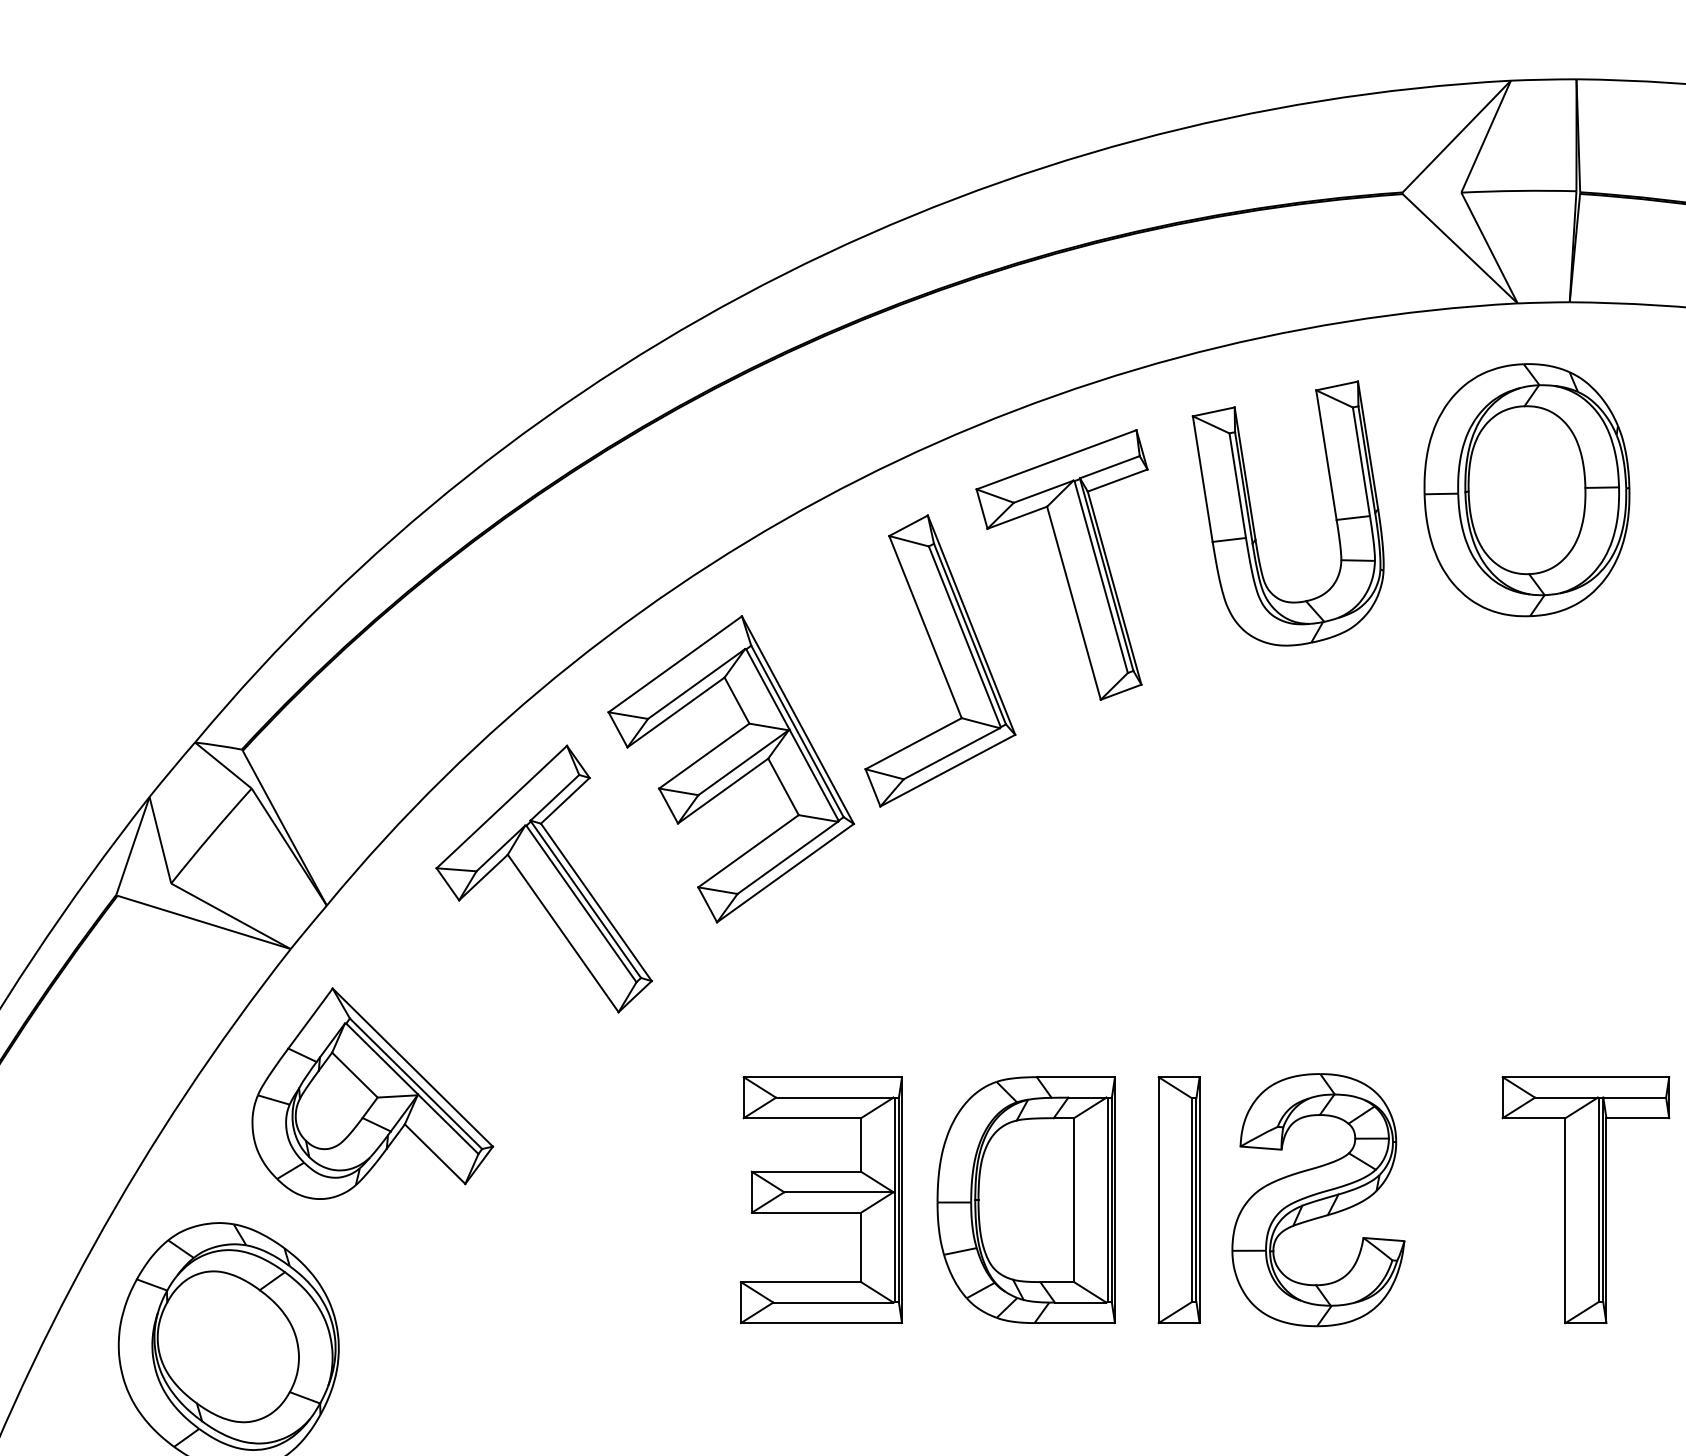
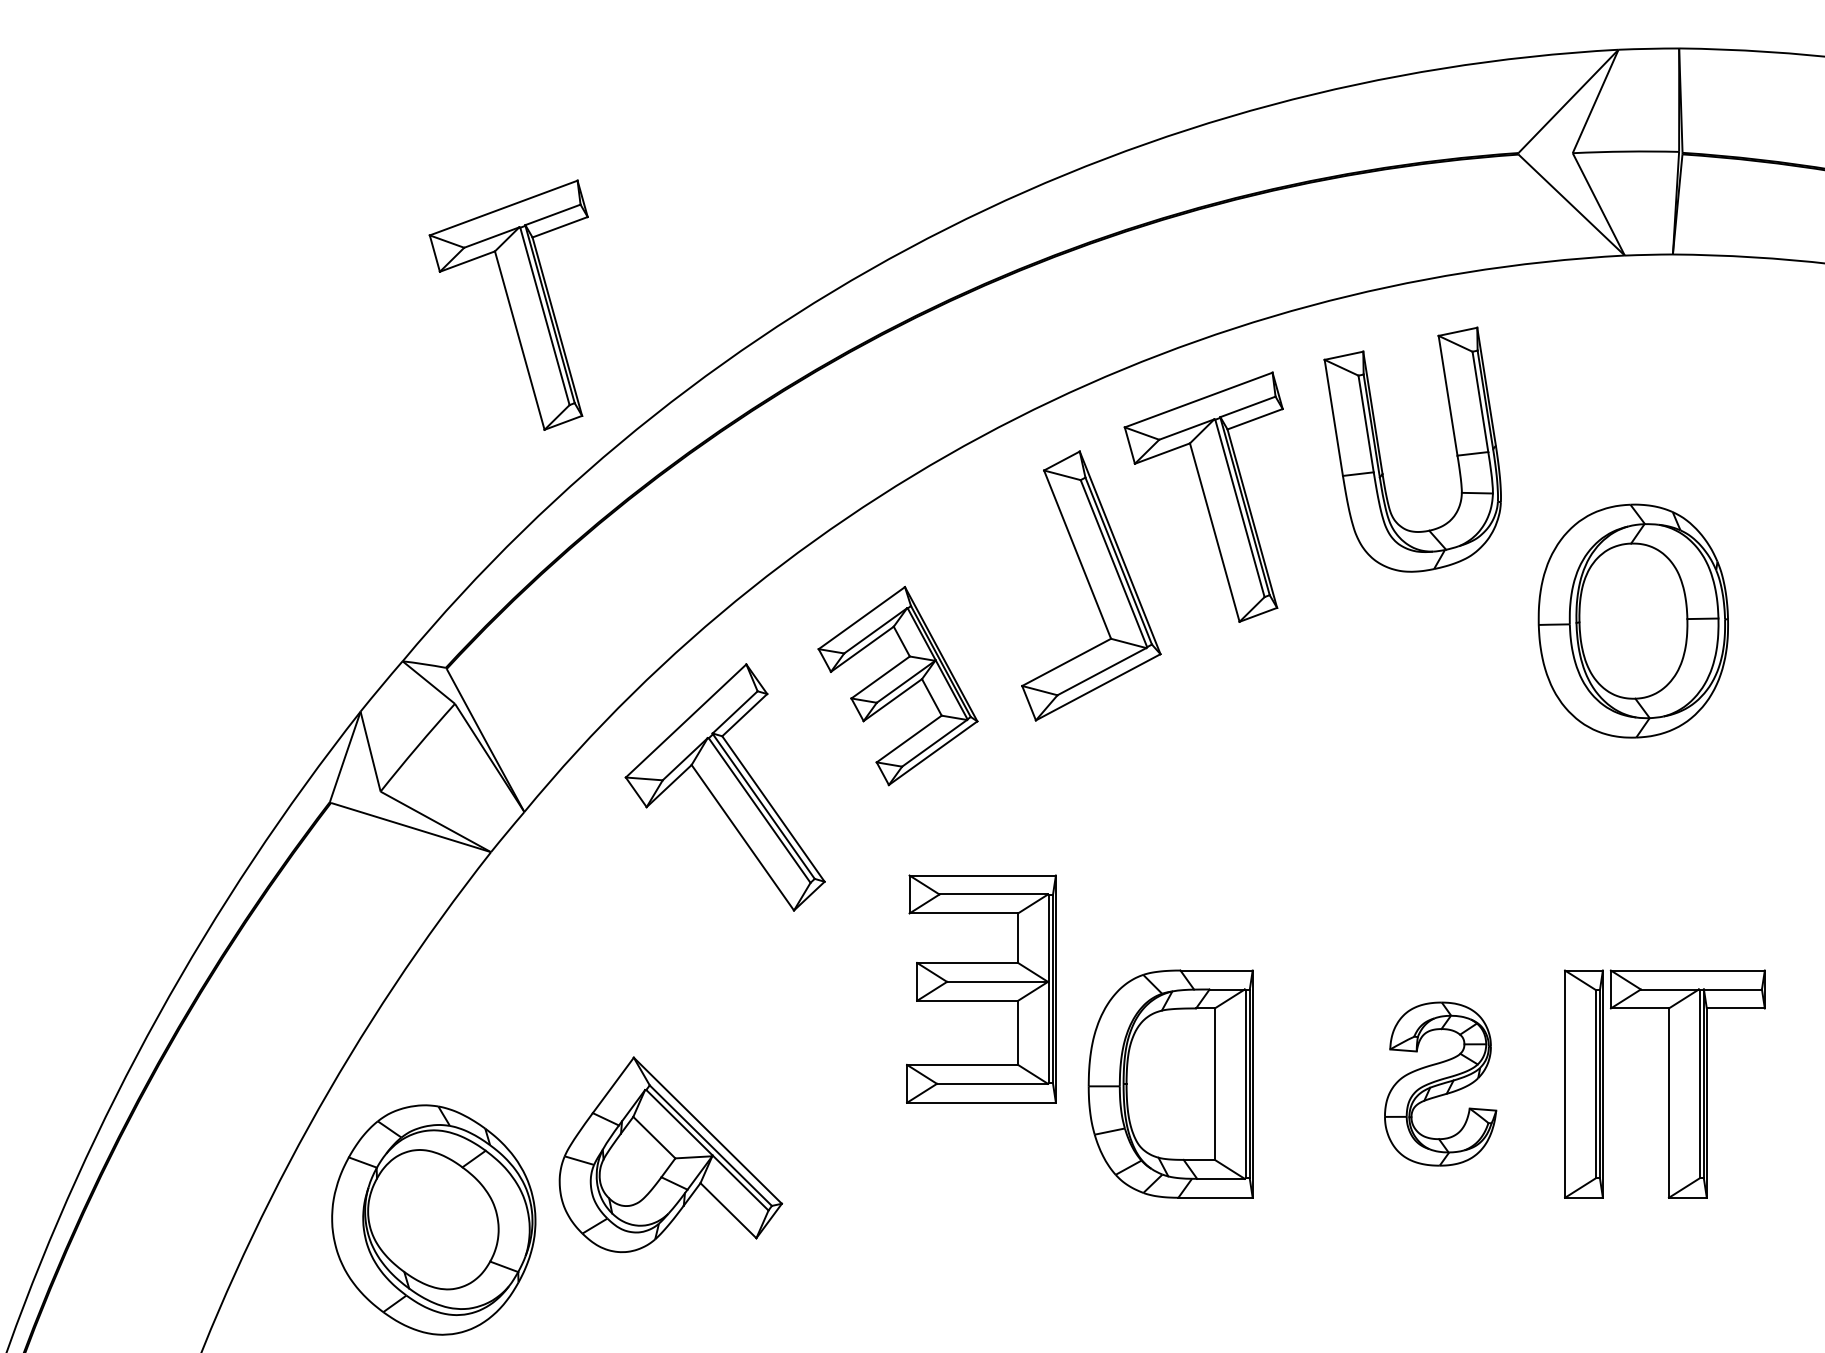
part: (309, 356) -> (508, 304), added
part: (1526, 489) -> (1632, 620), moved
part: (730, 768) -> (897, 685), size x0.7
part: (372, 1093) -> (670, 1154), moved
part: (821, 1199) -> (981, 988), moved
part: (1178, 1199) -> (1583, 1083), moved
part: (1318, 1199) -> (1440, 1083), size x0.7

